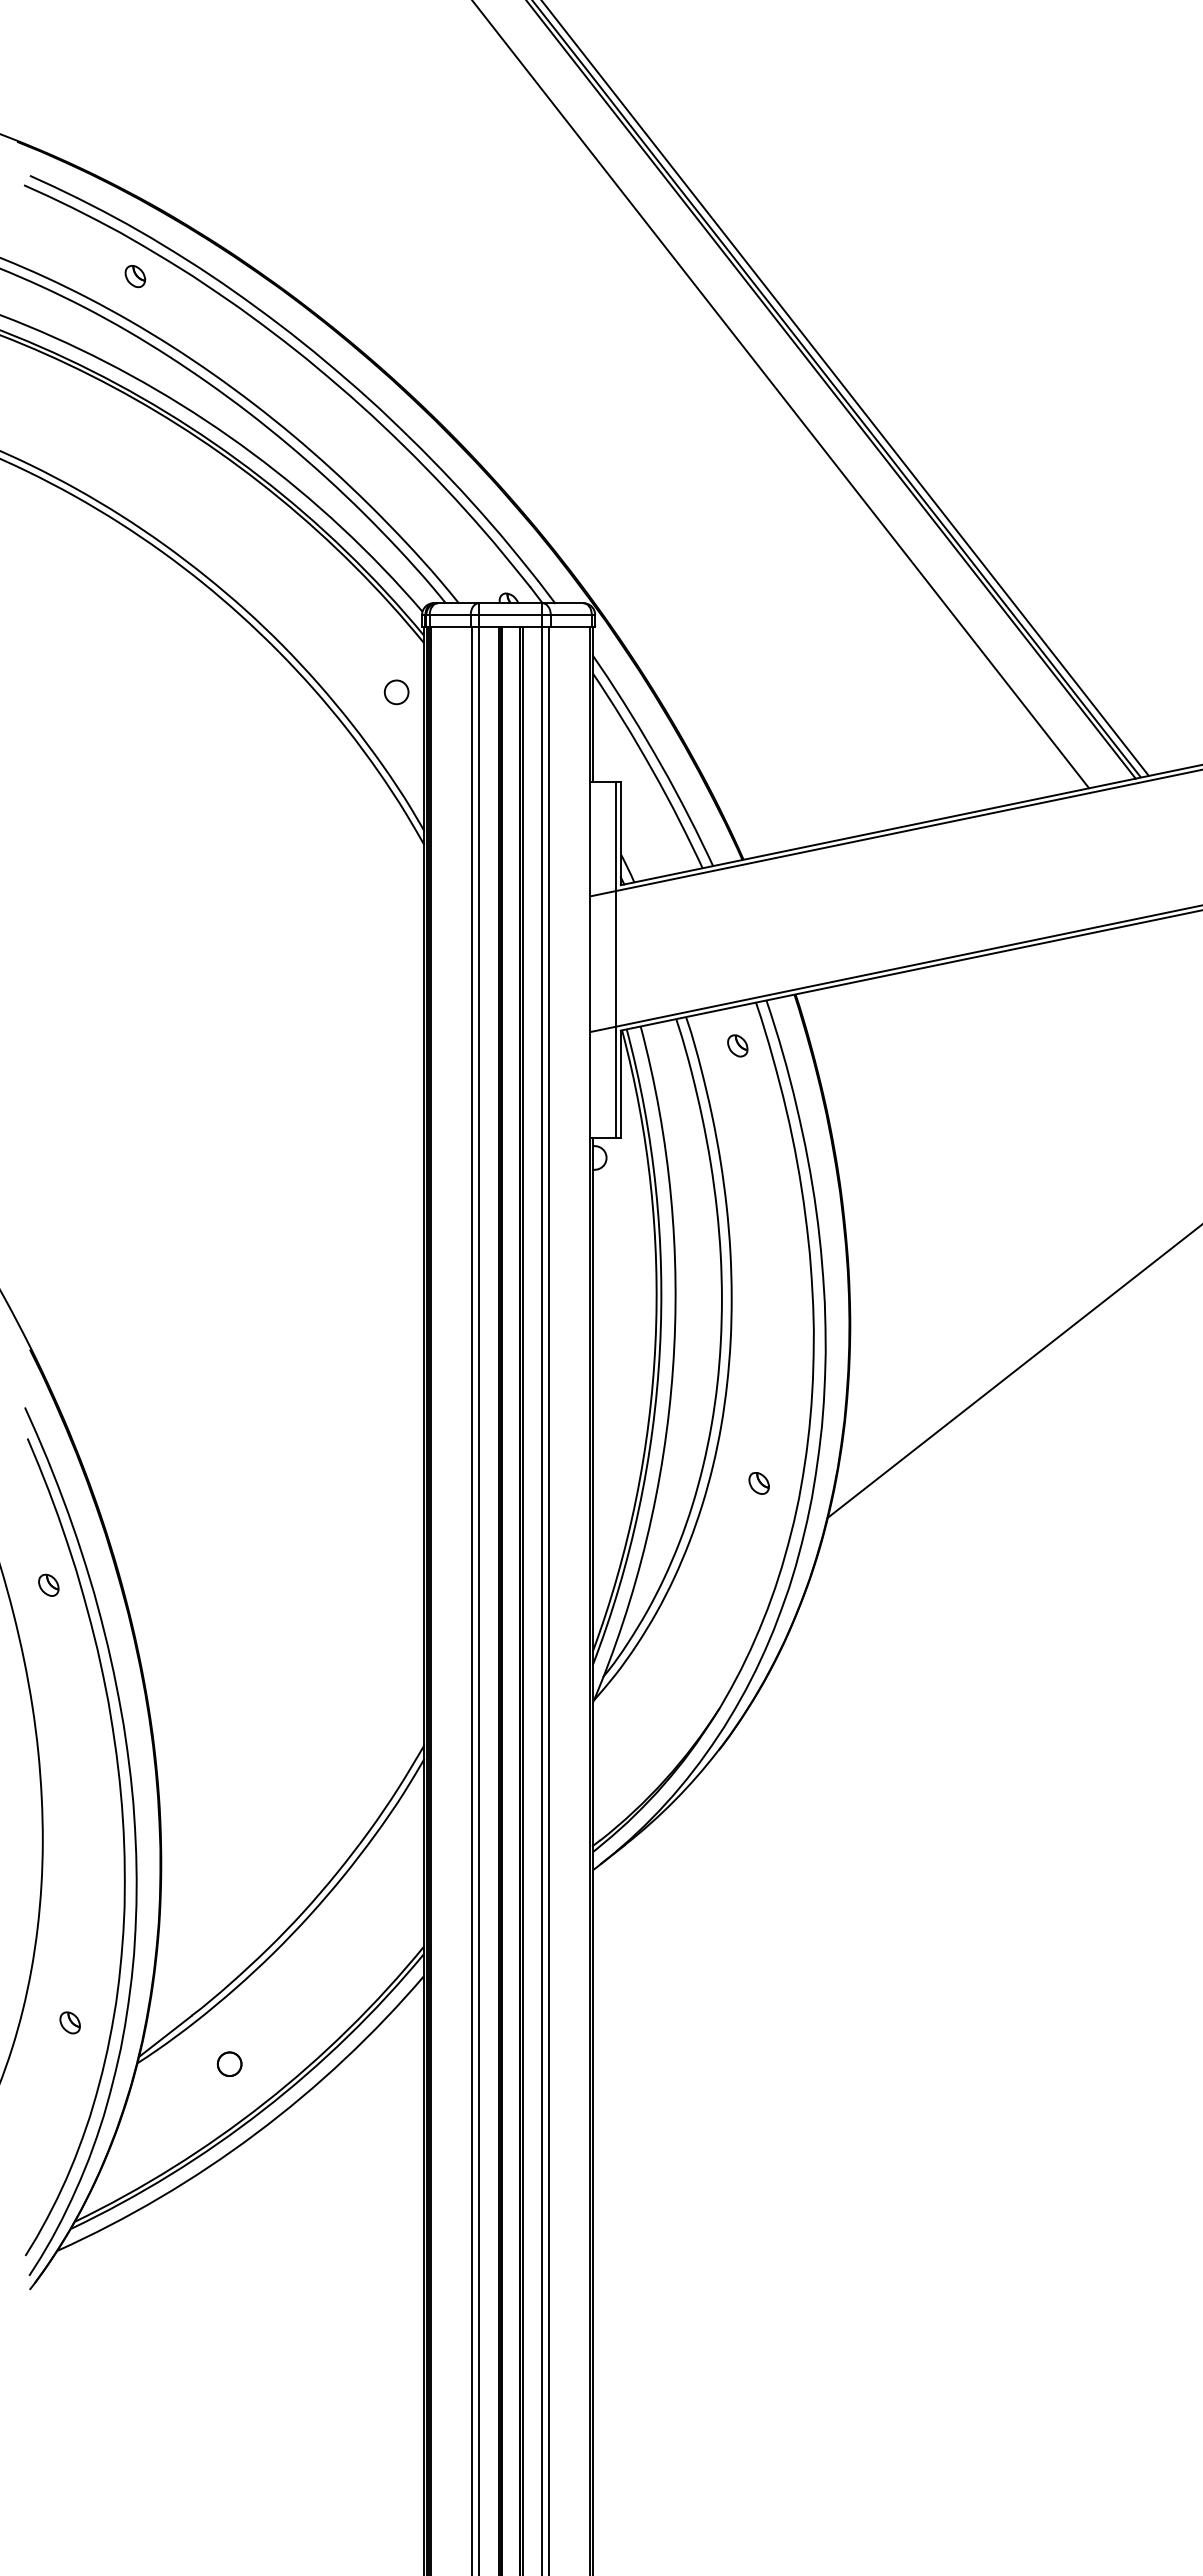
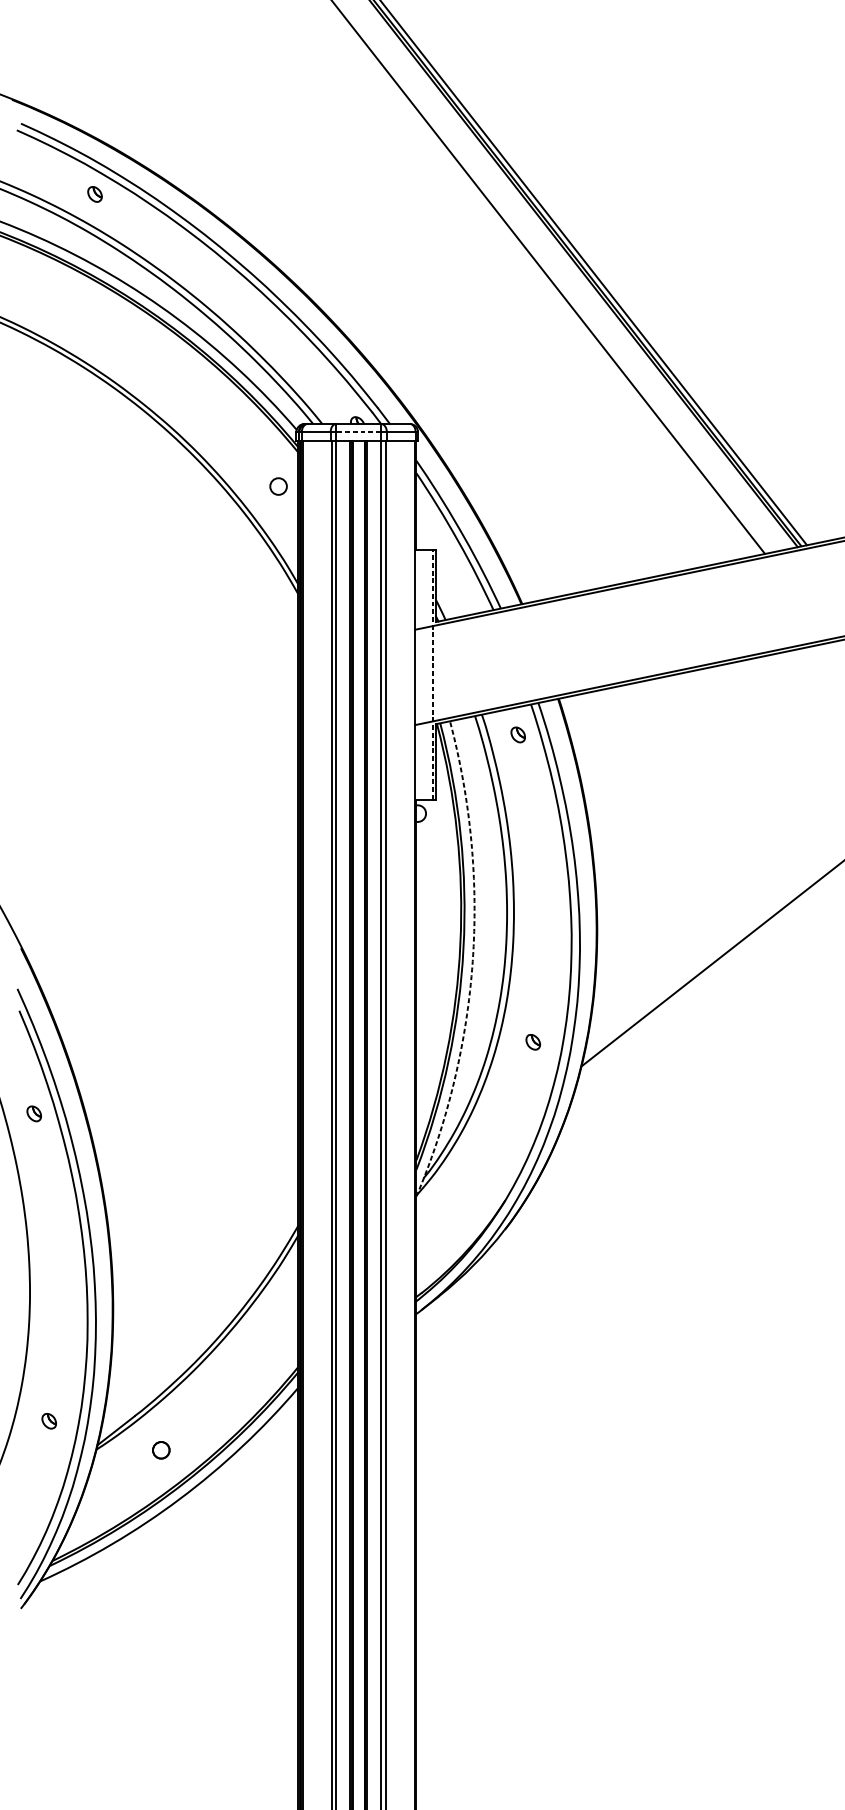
line: (510, 615) -> (358, 432), solid -> dashed
line: (616, 960) -> (433, 674), solid -> dashed
arc: (673, 1368) -> (473, 961), solid -> dashed

